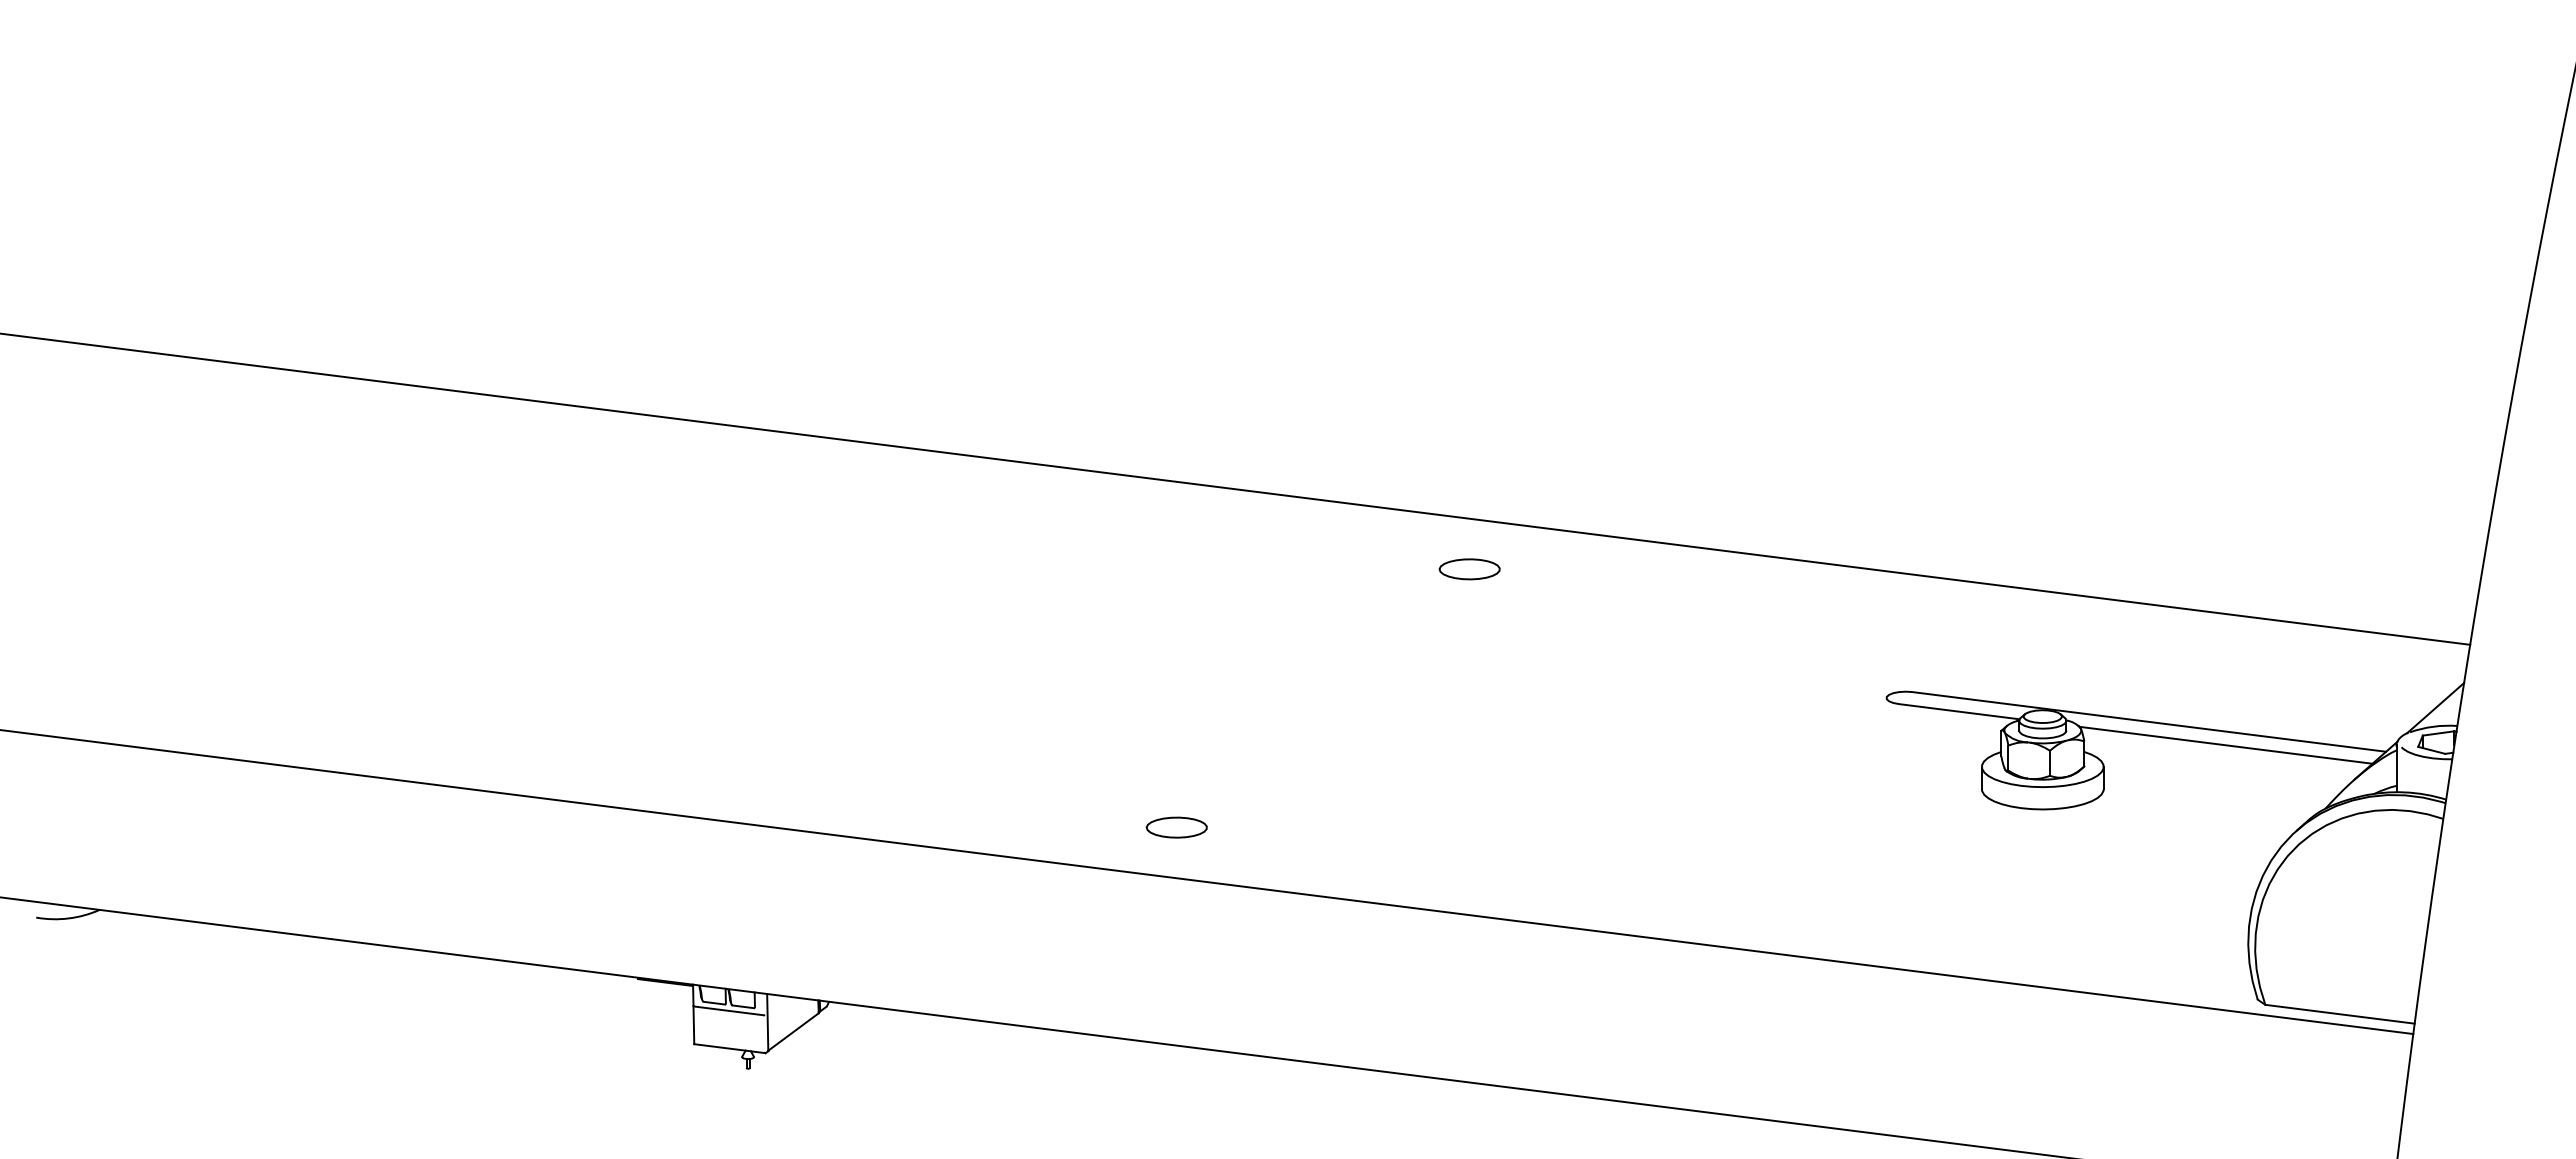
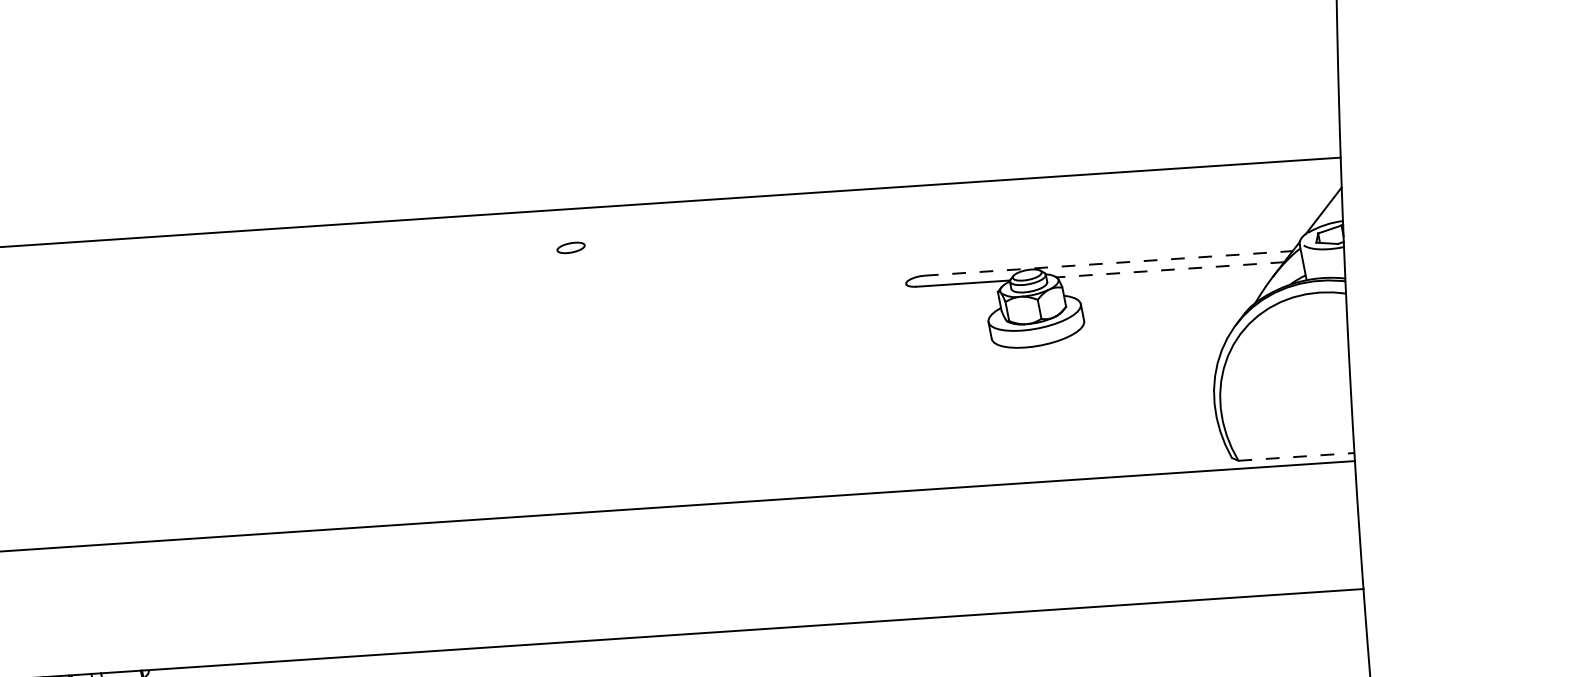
part: (1469, 569) -> (570, 248), size x0.6
line: (2149, 721) -> (1108, 263), solid -> dashed
line: (2225, 745) -> (1170, 270), solid -> dashed
part: (1176, 827) -> (386, 486), removed
line: (2340, 1014) -> (1296, 457), solid -> dashed

